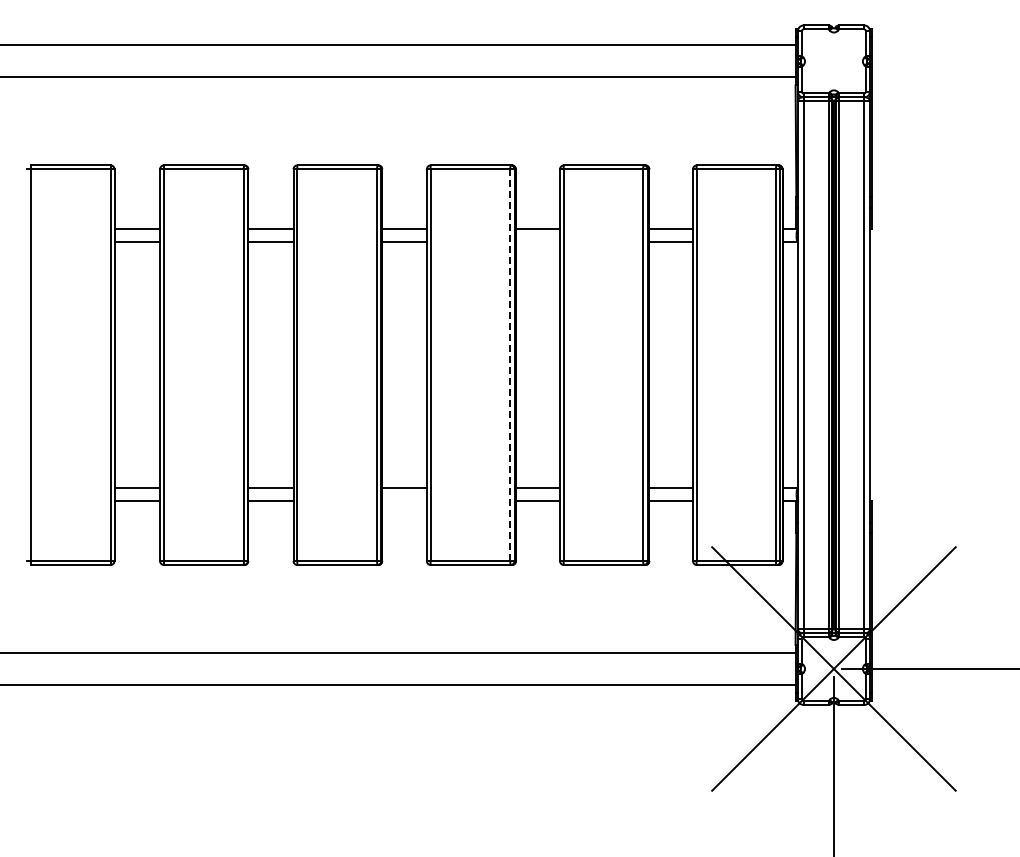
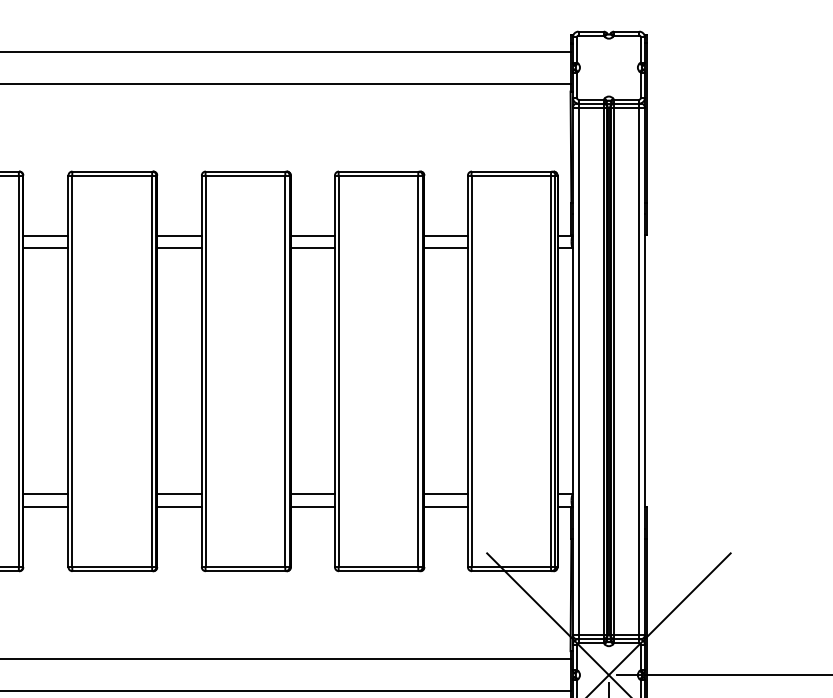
line: (537, 242) -> (312, 248), added
line: (510, 365) -> (285, 371), dashed -> solid
line: (404, 501) -> (179, 507), added

